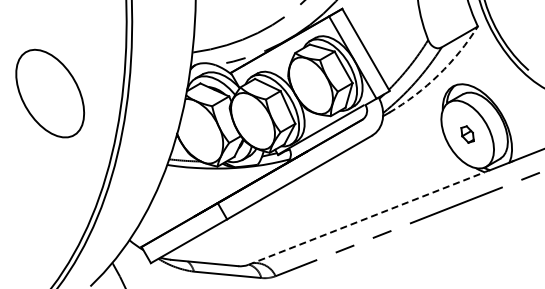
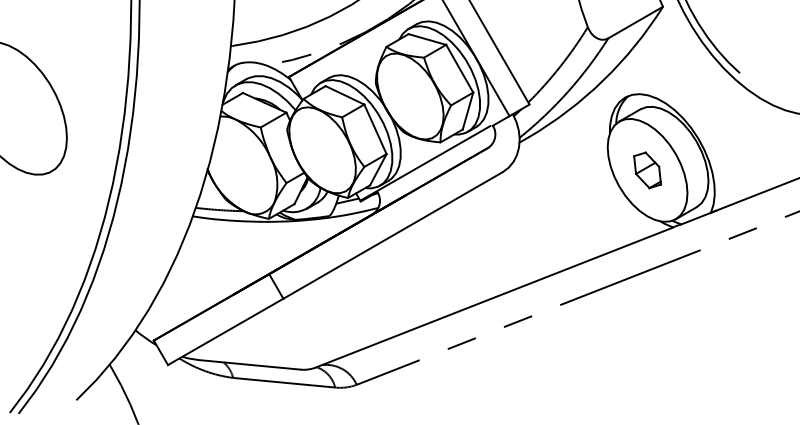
arc: (438, 74) -> (603, 79), dashed -> solid
part: (467, 134) -> (647, 170), size x1.43
line: (366, 218) -> (494, 297), dashed -> solid

